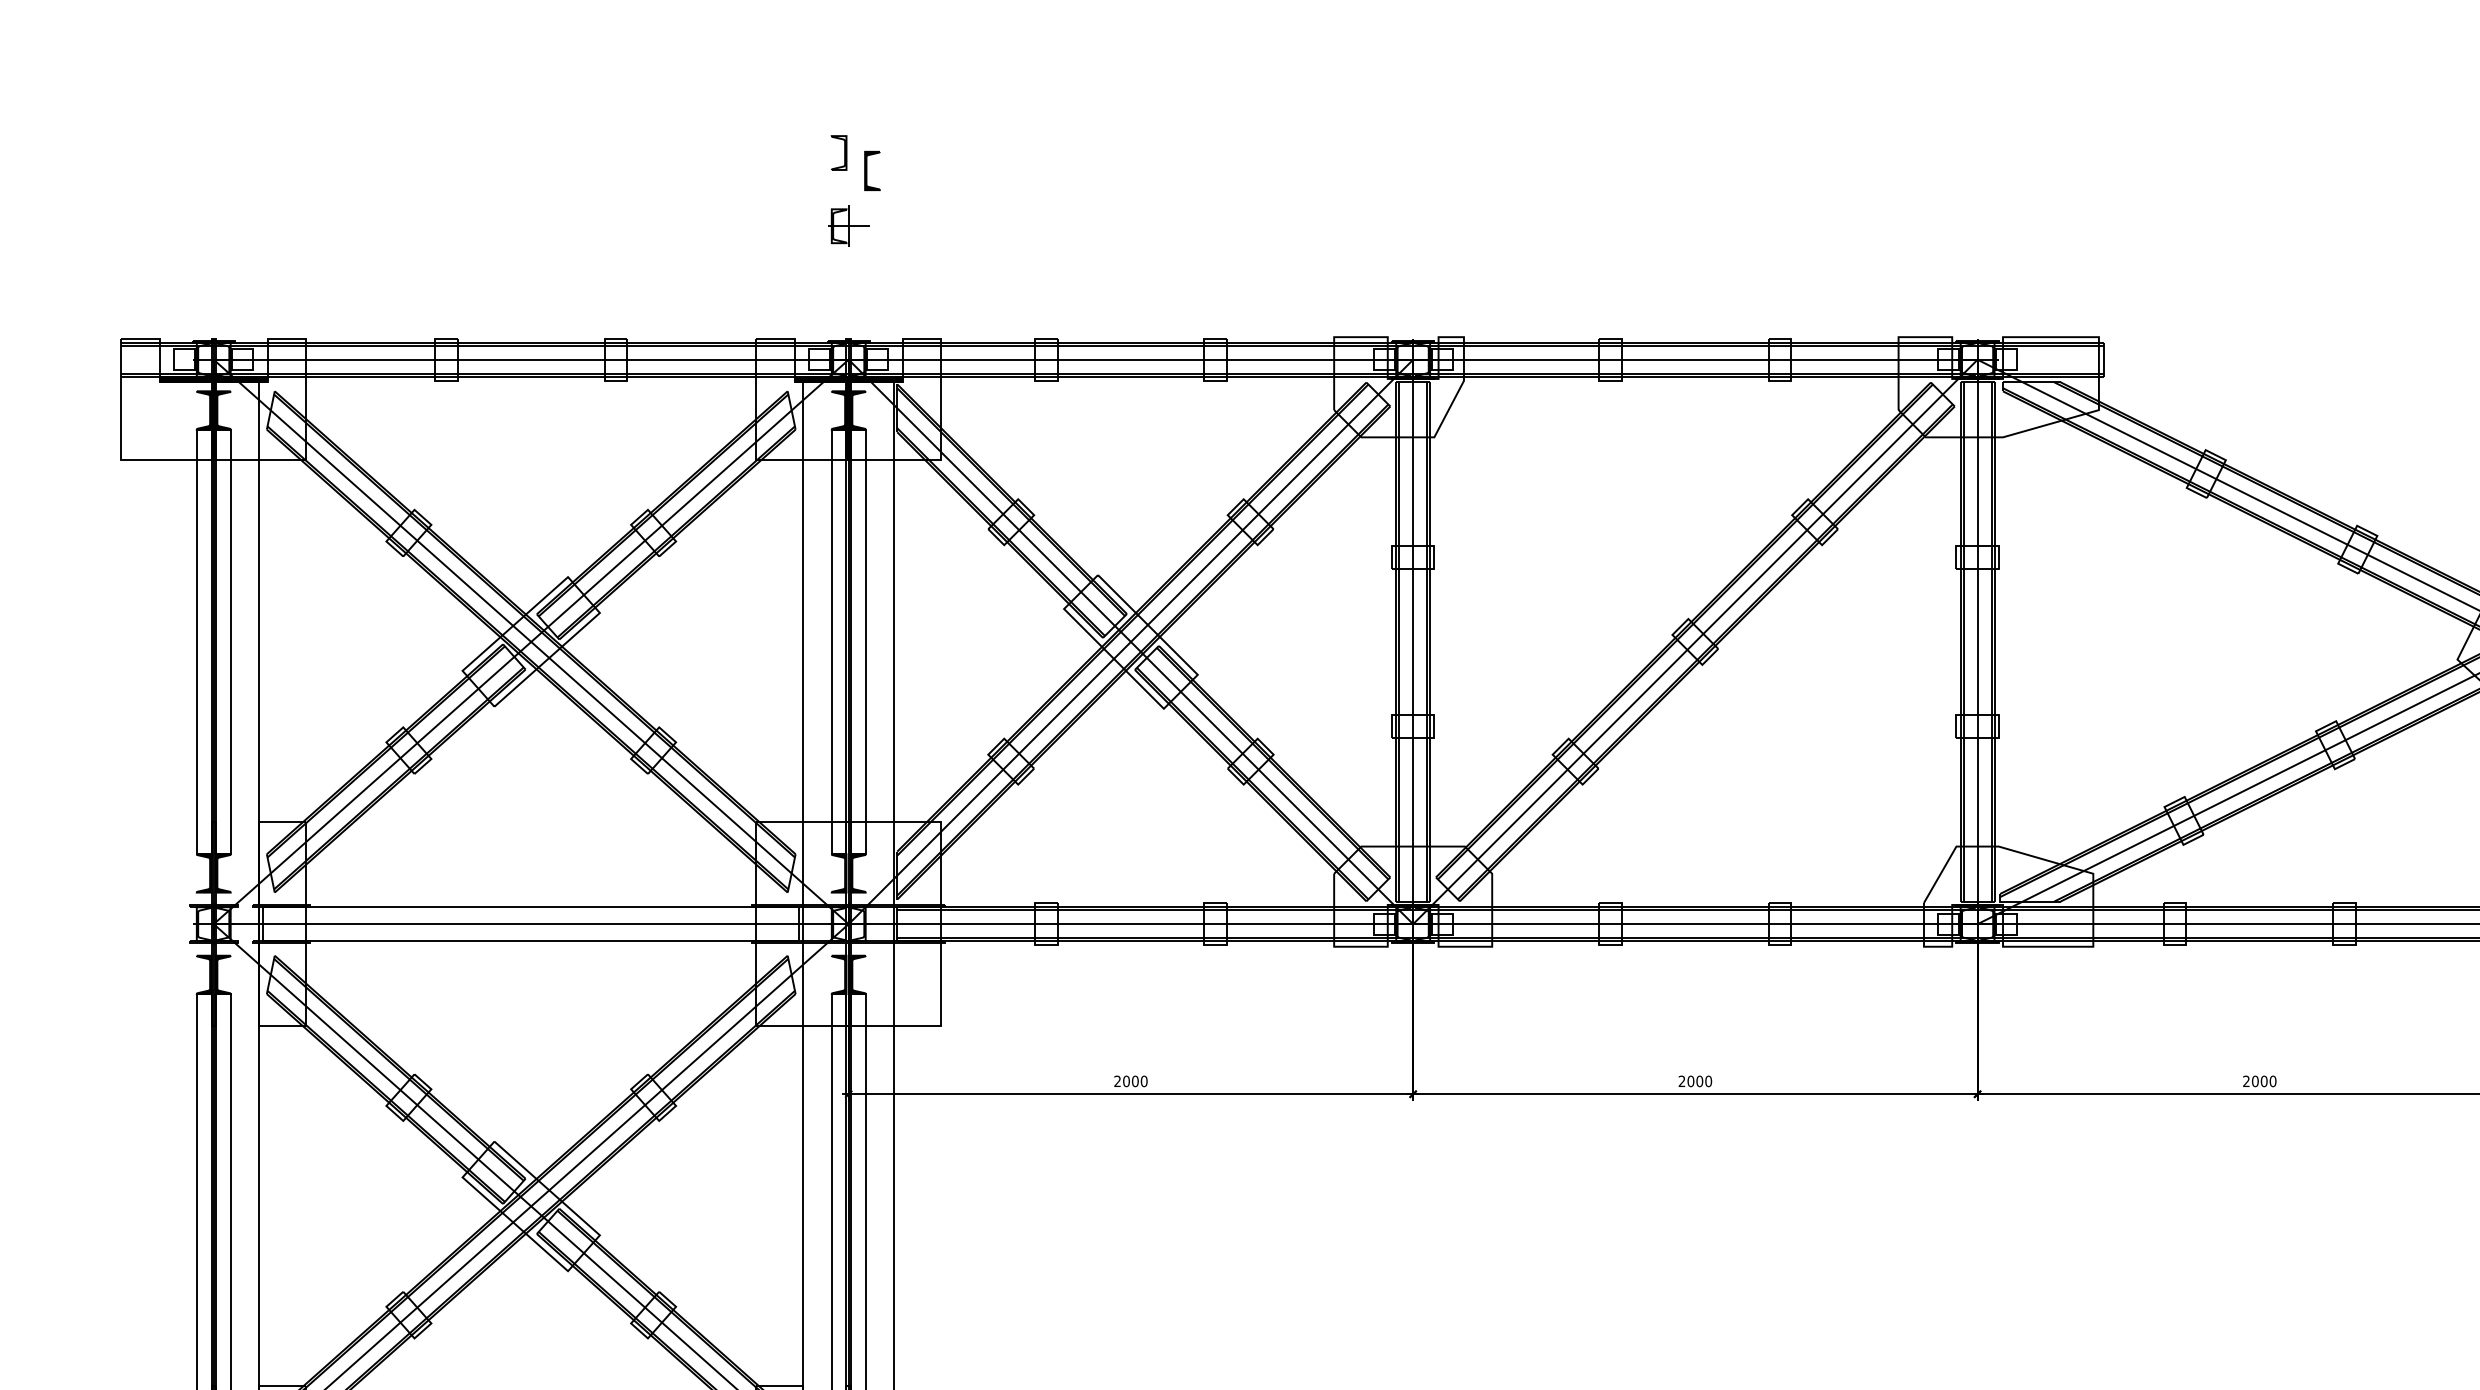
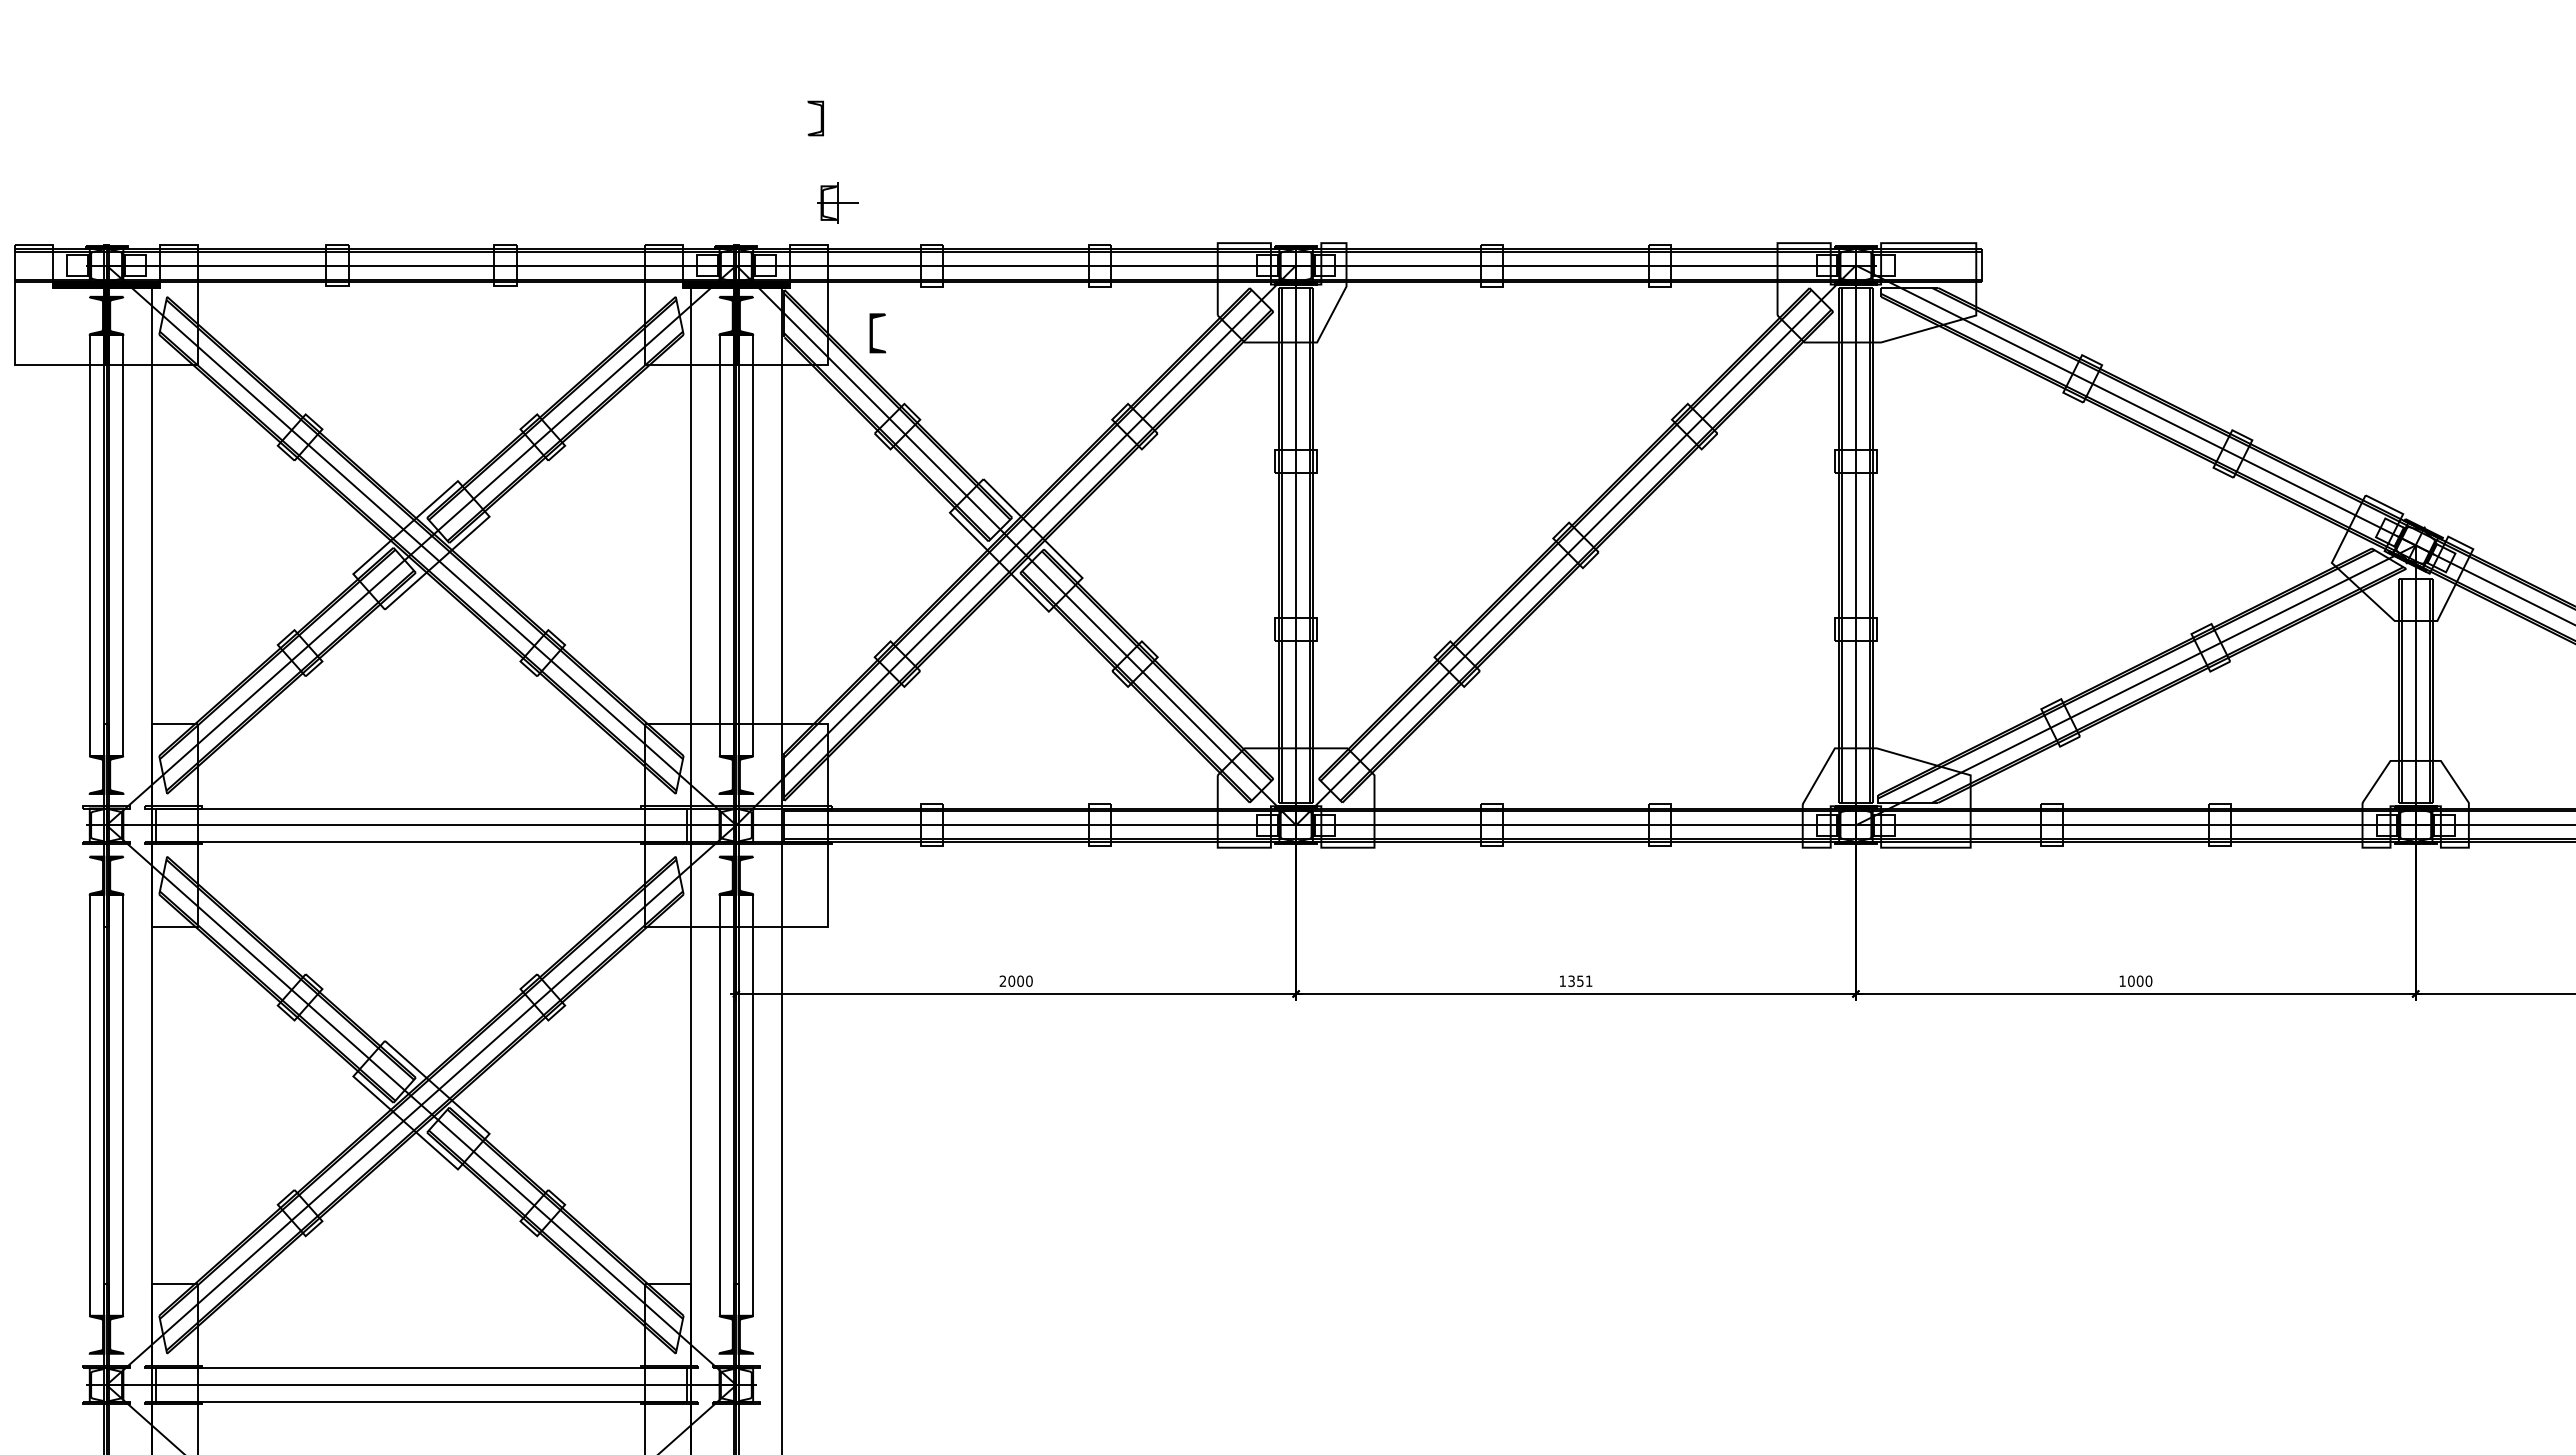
part: (838, 153) -> (815, 118), moved
part: (872, 171) -> (877, 333), moved
part: (847, 225) -> (837, 202), moved
text: (1694, 1080) -> (1575, 980), 2000 -> 1351
text: (2246, 1080) -> (2122, 980), 2000 -> 1000

